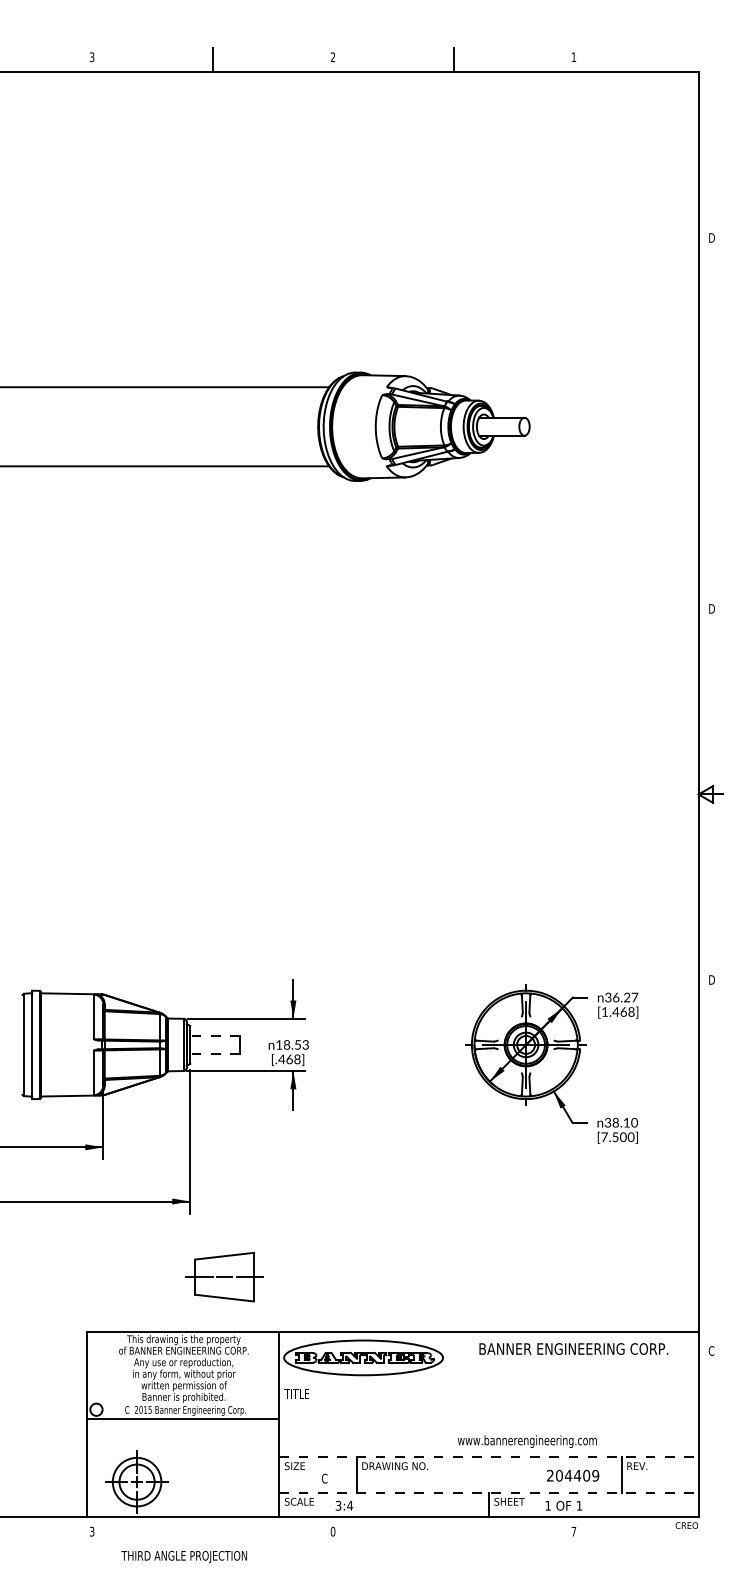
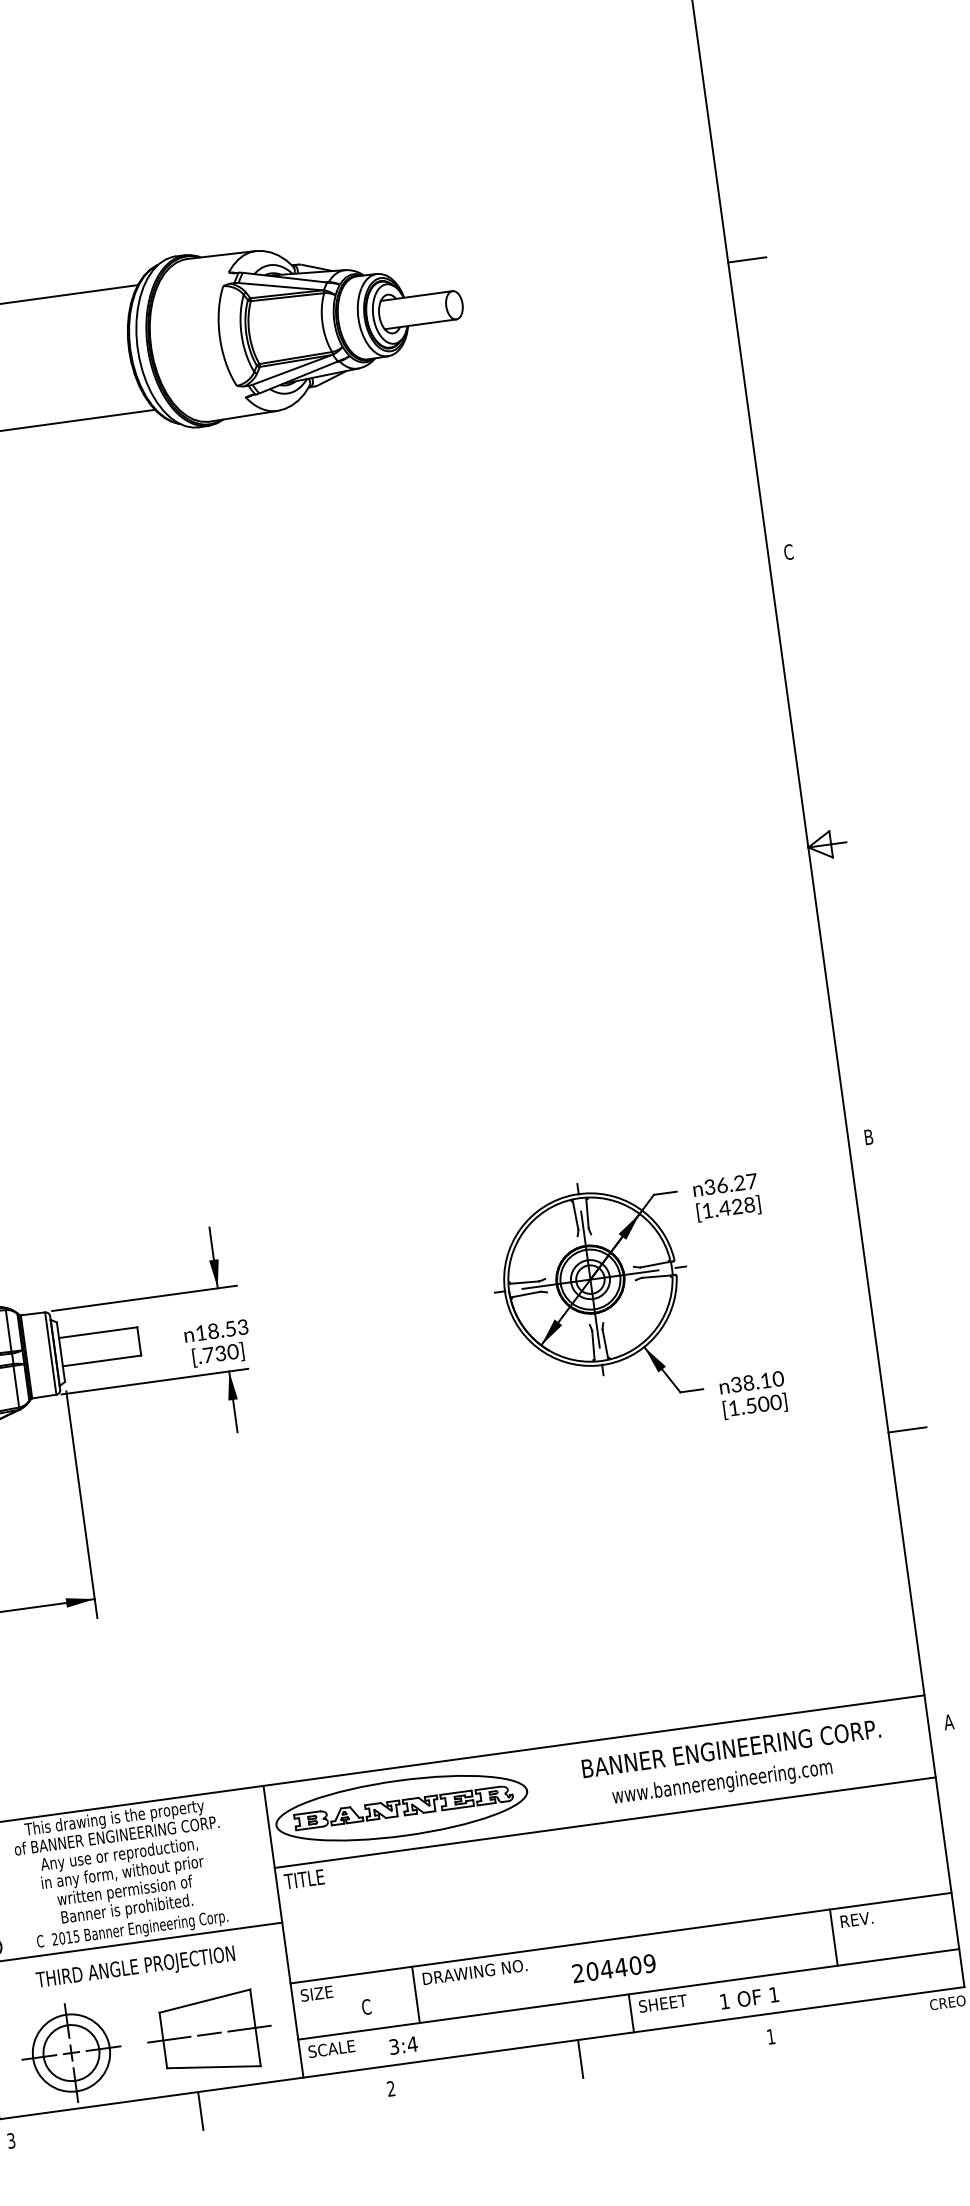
line: (710, 423) -> (746, 259), added
text: (711, 608) -> (788, 551), D -> C
text: (712, 979) -> (870, 1136), D -> B
text: (623, 1011) -> (736, 1205), [1.468] -> [1.428]
line: (215, 1035) -> (98, 1331), dashed -> solid
line: (215, 1053) -> (102, 1360), dashed -> solid
text: (289, 1059) -> (220, 1353), [.468] -> [.730]
text: (604, 1136) -> (733, 1407), [7.500] -> [1.500]
line: (710, 1165) -> (907, 1429), added
part: (224, 1277) -> (209, 2034), moved
text: (711, 1350) -> (948, 1721), C -> A
line: (488, 1384) -> (604, 1823), added
text: (526, 1441) -> (721, 1783), moved
line: (489, 1457) -> (621, 1938), dashed -> solid
text: (573, 1475) -> (614, 1967), moved
line: (489, 1493) -> (629, 1994), dashed -> solid
line: (212, 1529) -> (200, 2111), added
line: (453, 1529) -> (580, 2059), added
text: (332, 1531) -> (390, 2088), 0 -> 2
text: (573, 1531) -> (770, 2036), 7 -> 1
text: (183, 1556) -> (134, 1967), moved

